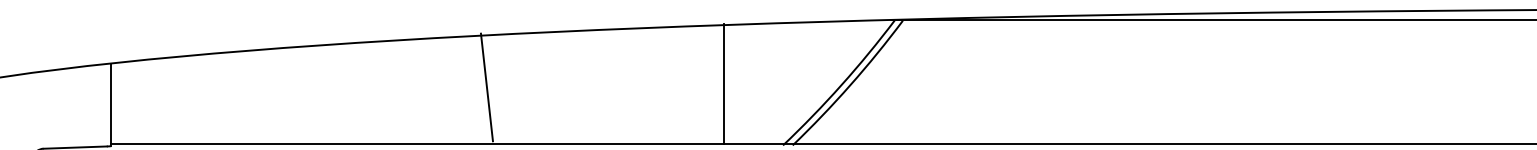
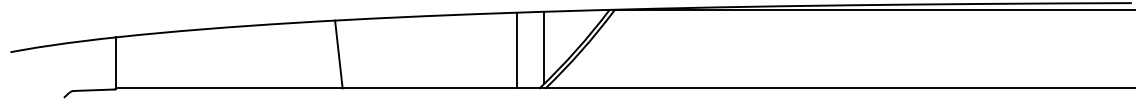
line: (791, 79) -> (544, 47), added
line: (724, 84) -> (517, 50), moved
line: (486, 87) -> (338, 54), moved

